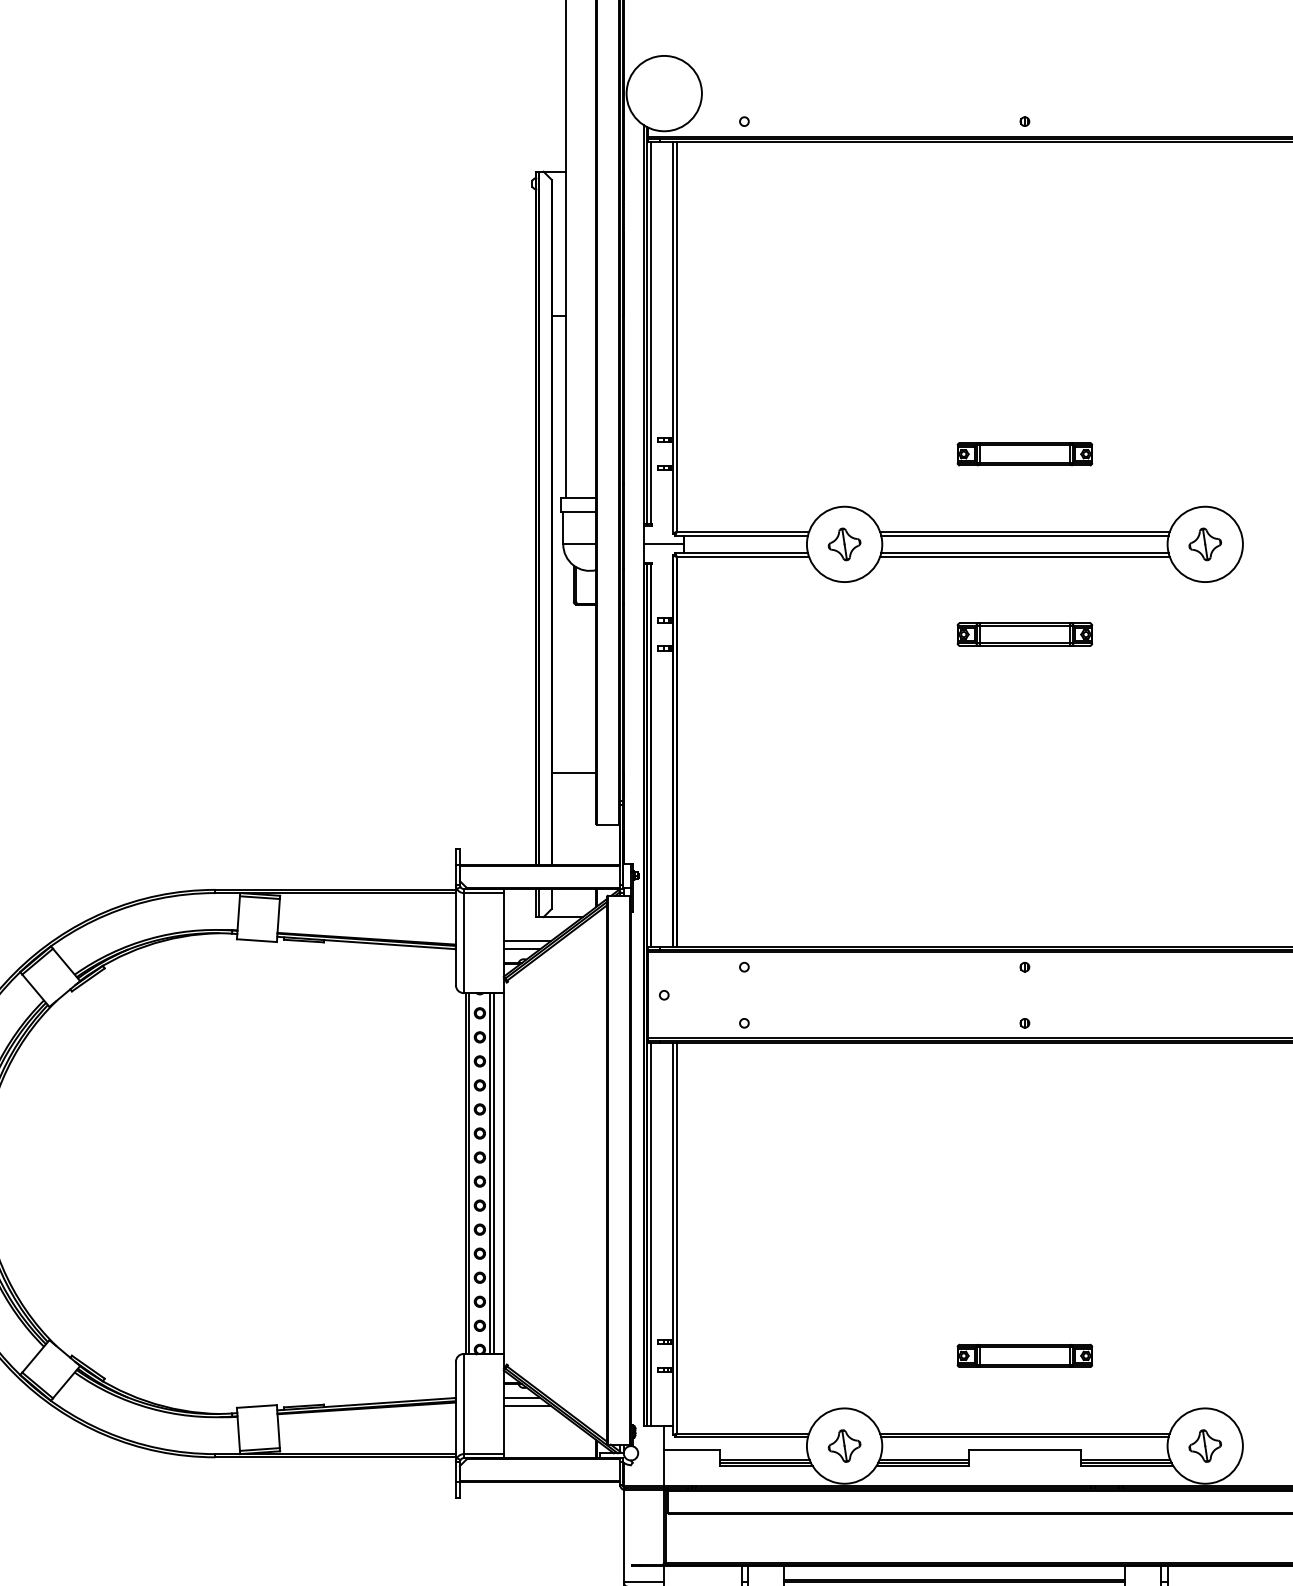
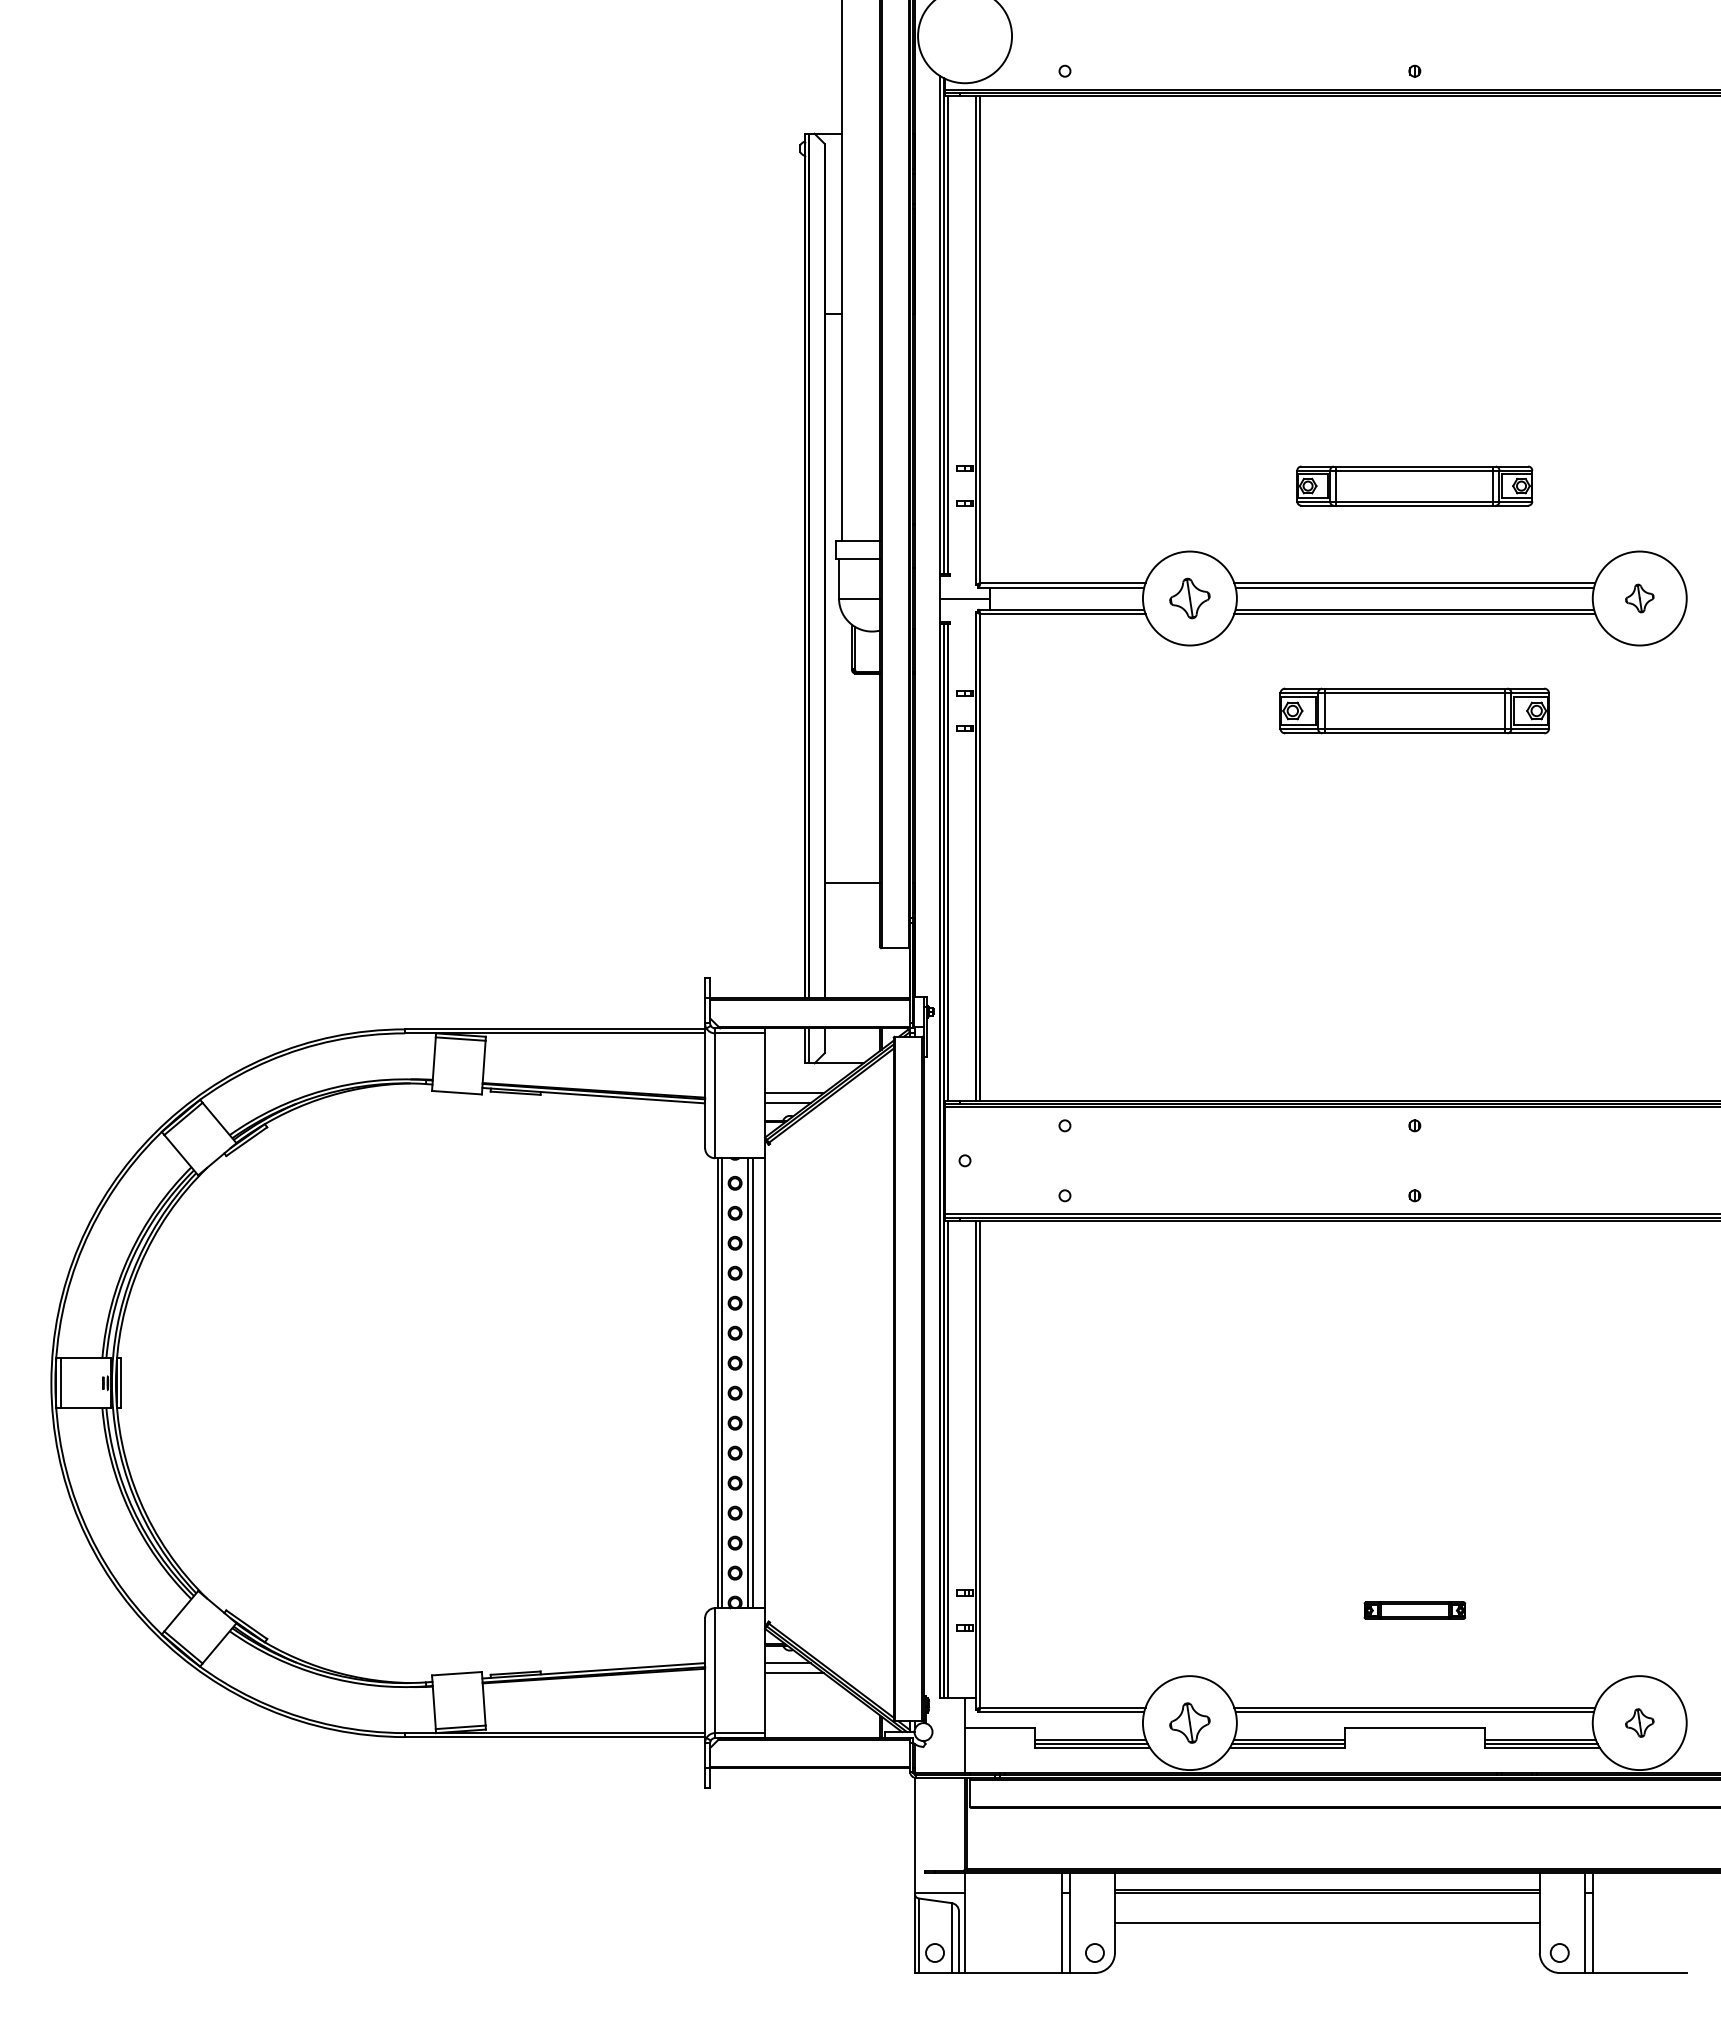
part: (1024, 453) -> (1414, 485), size x1.4
part: (1205, 544) -> (1639, 598), size x0.7
part: (1024, 634) -> (1414, 710), size x1.6
part: (1024, 1355) -> (1414, 1610), size x0.6
part: (1205, 1445) -> (1639, 1722), size x0.7

